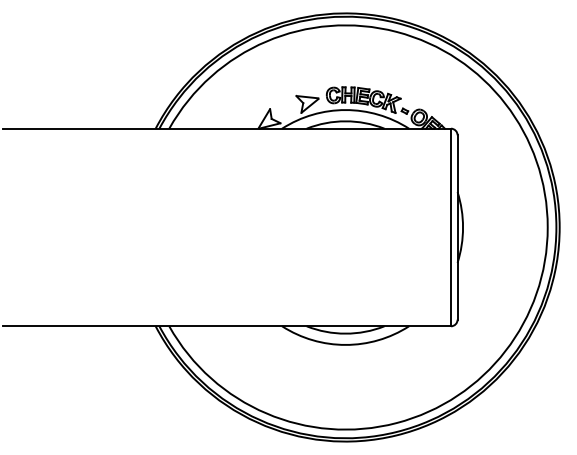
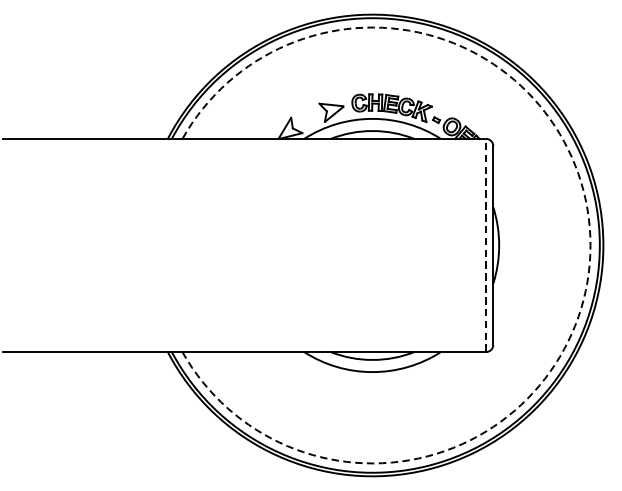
line: (451, 227) -> (486, 245), solid -> dashed
arc: (547, 227) -> (590, 245), solid -> dashed

